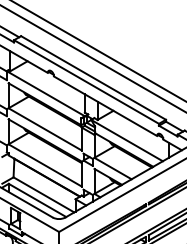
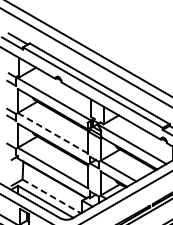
line: (45, 129) -> (53, 133), solid -> dashed
line: (44, 195) -> (52, 197), solid -> dashed

